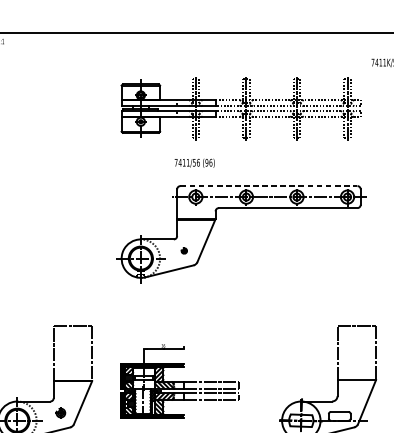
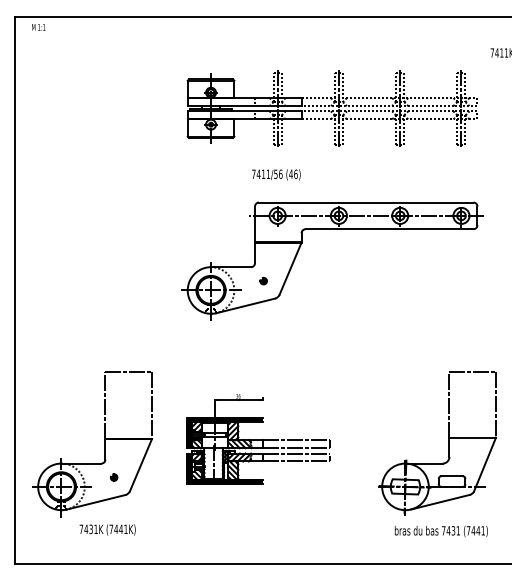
text: (206, 162) -> (290, 174), (96) -> (46)
line: (269, 186) -> (366, 202), dashed -> solid
part: (60, 413) -> (113, 477), size x0.62

